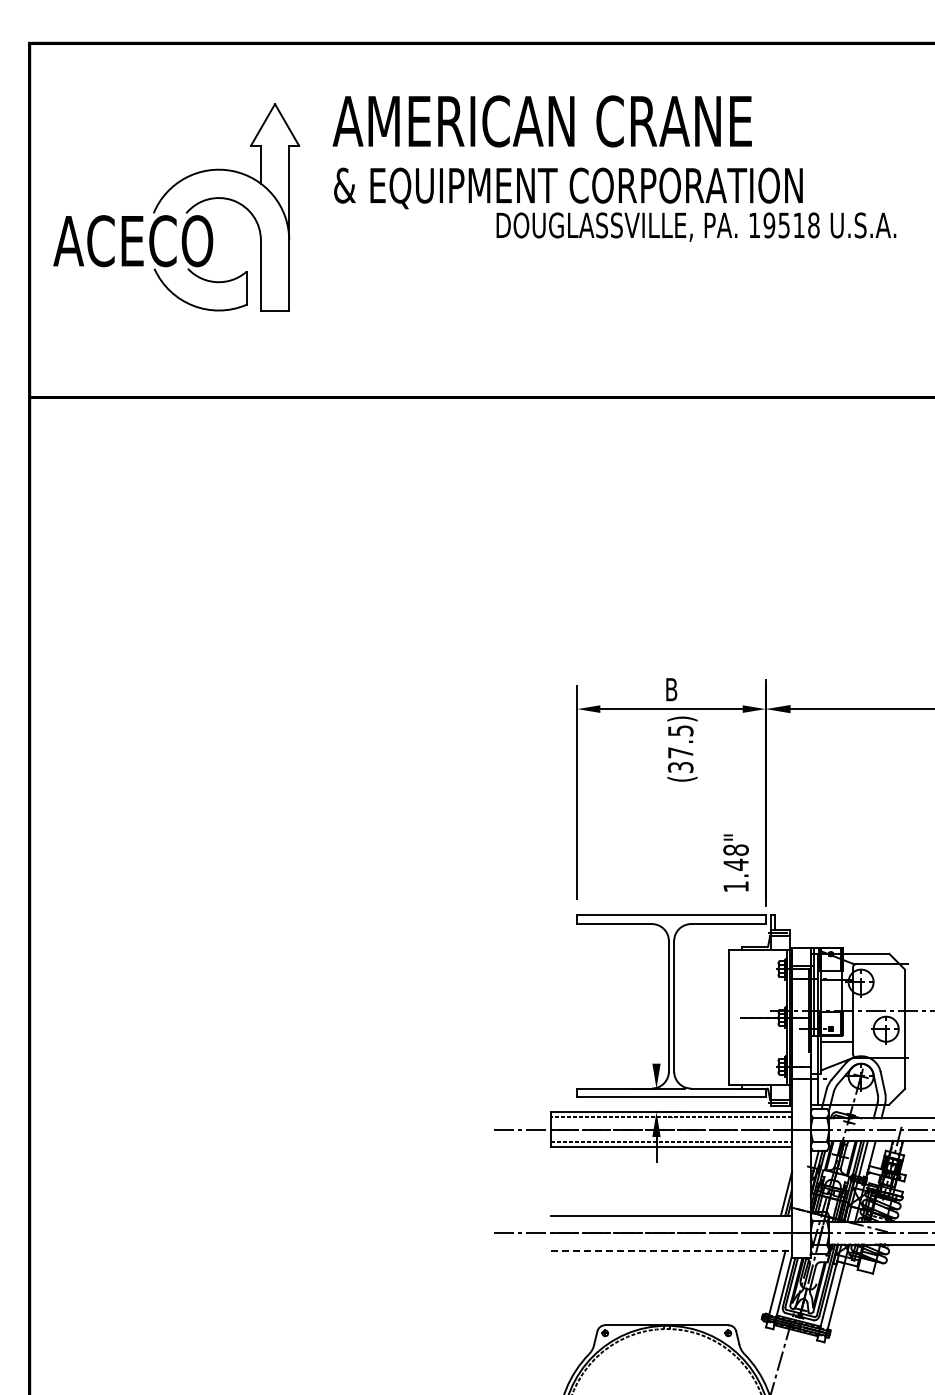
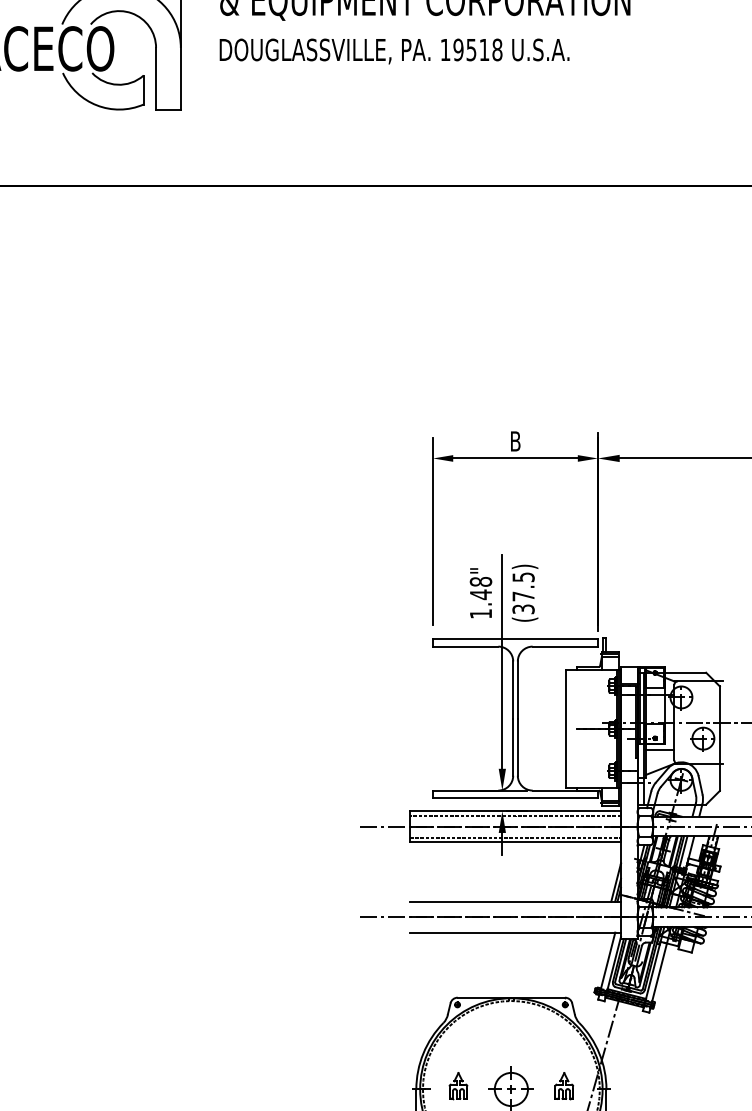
text: (696, 226) -> (394, 50), moved
text: (682, 748) -> (525, 592), moved
text: (735, 862) -> (480, 592), moved
line: (656, 941) -> (502, 661), added
line: (671, 1250) -> (515, 932), dashed -> solid

